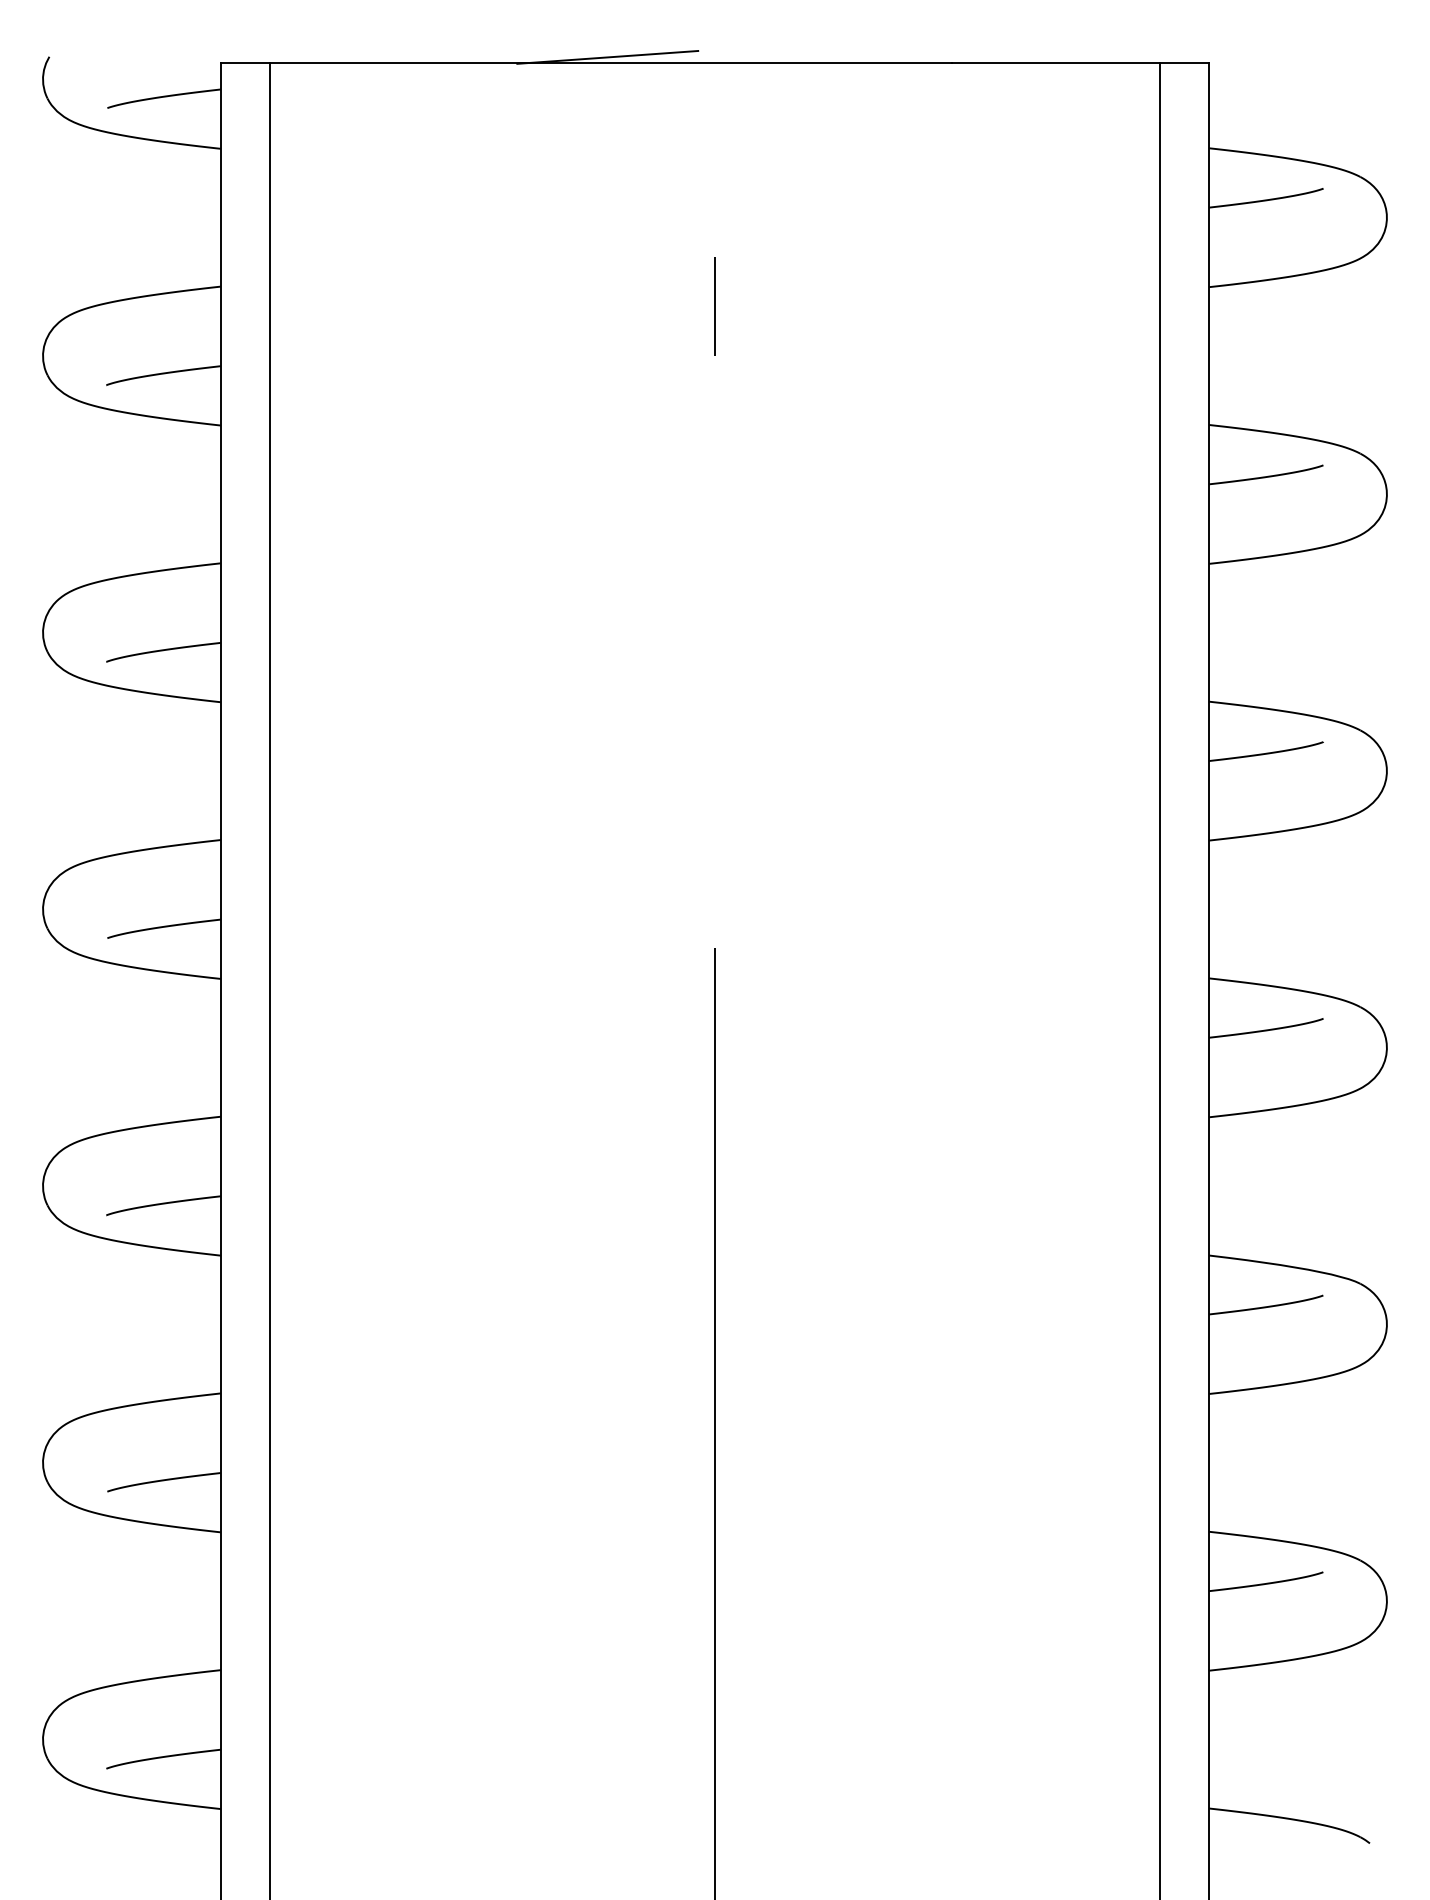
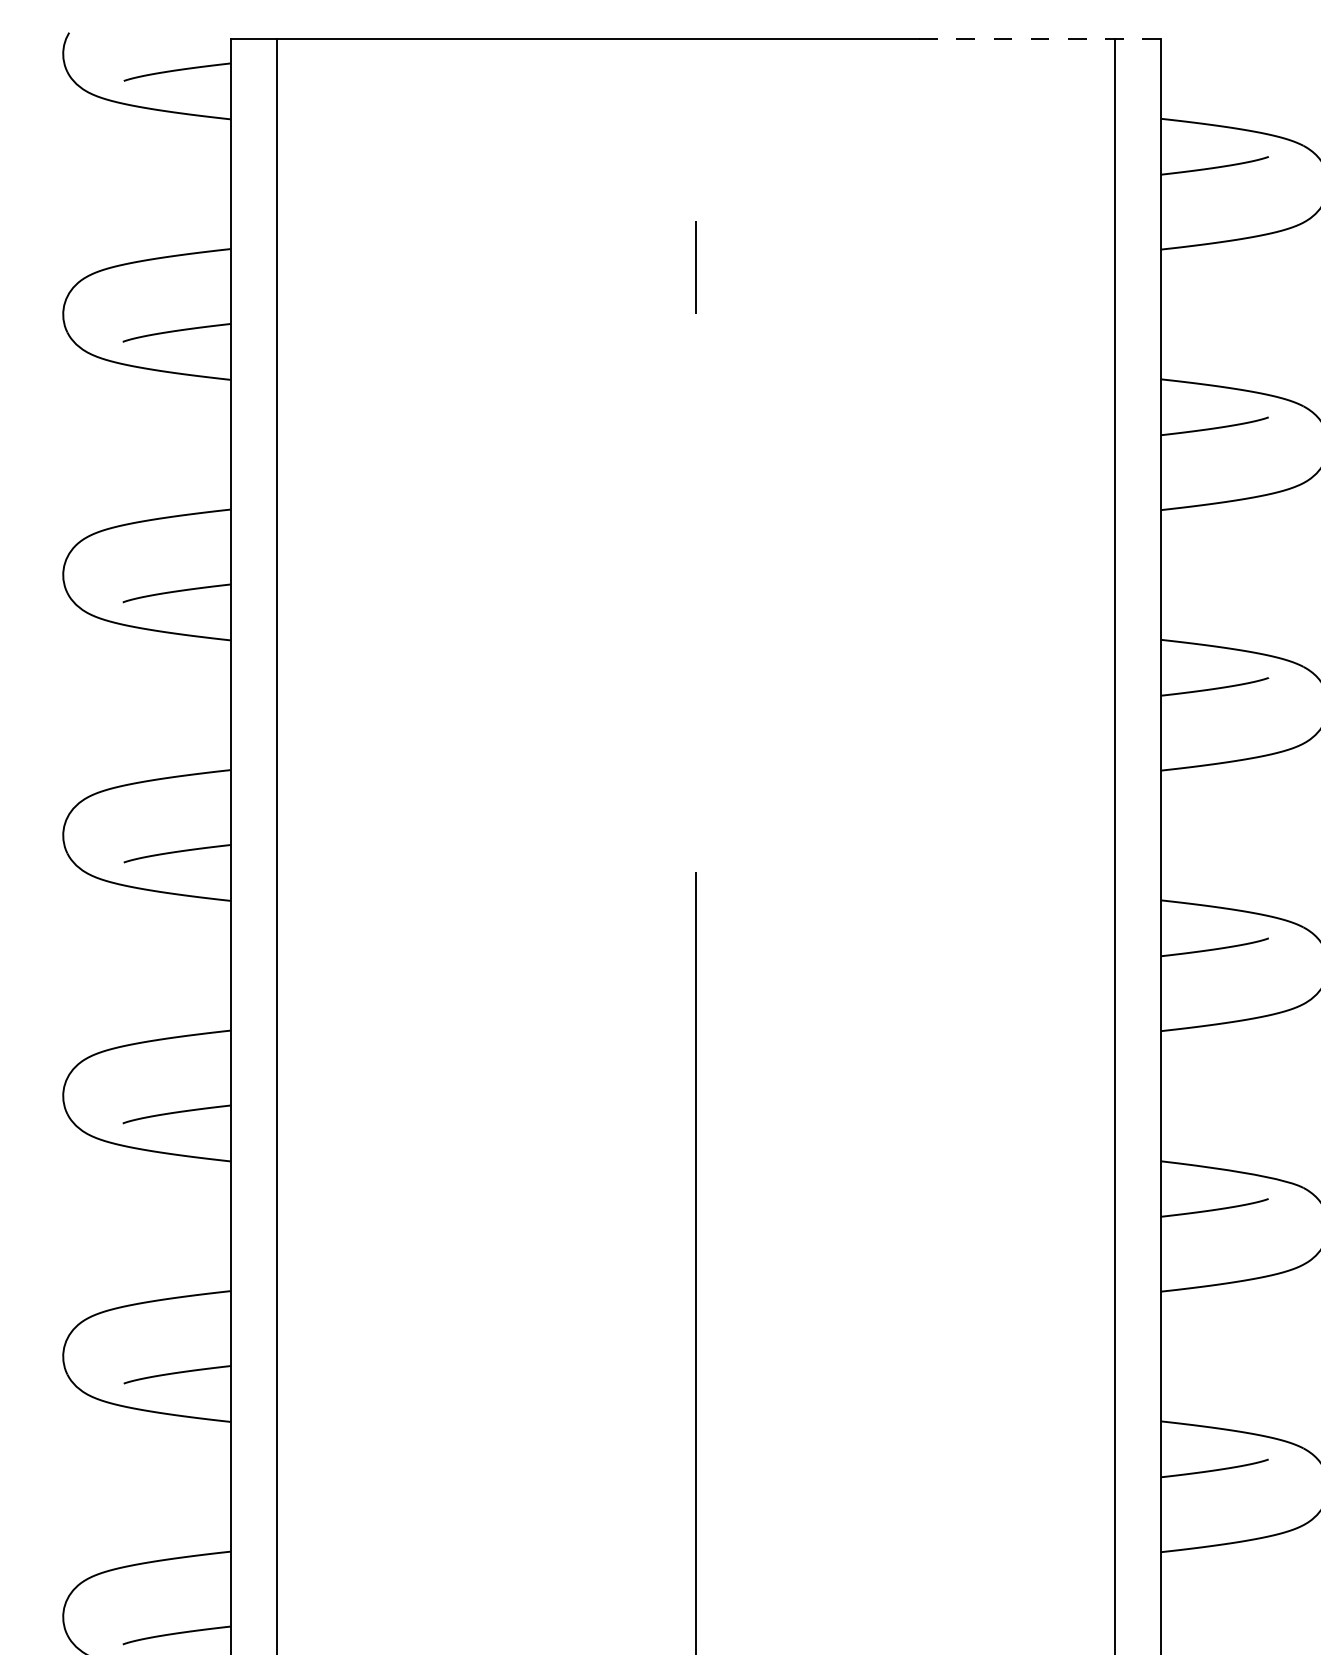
line: (607, 56) -> (594, 32), removed
line: (1080, 62) -> (1039, 38), solid -> dashed

